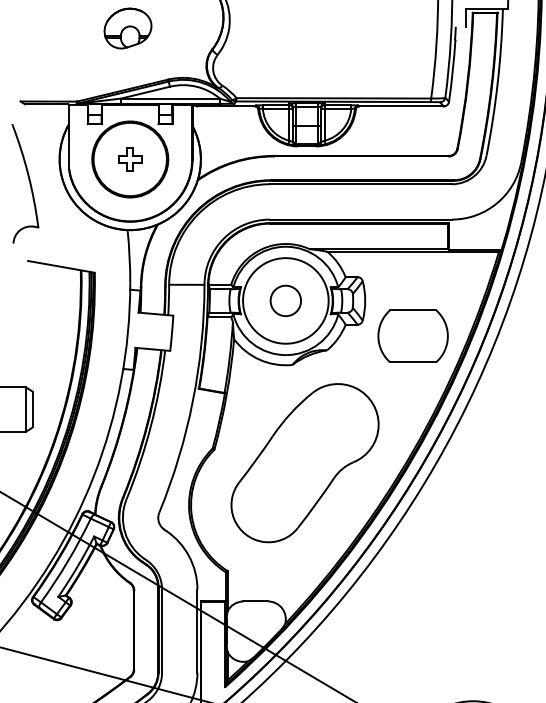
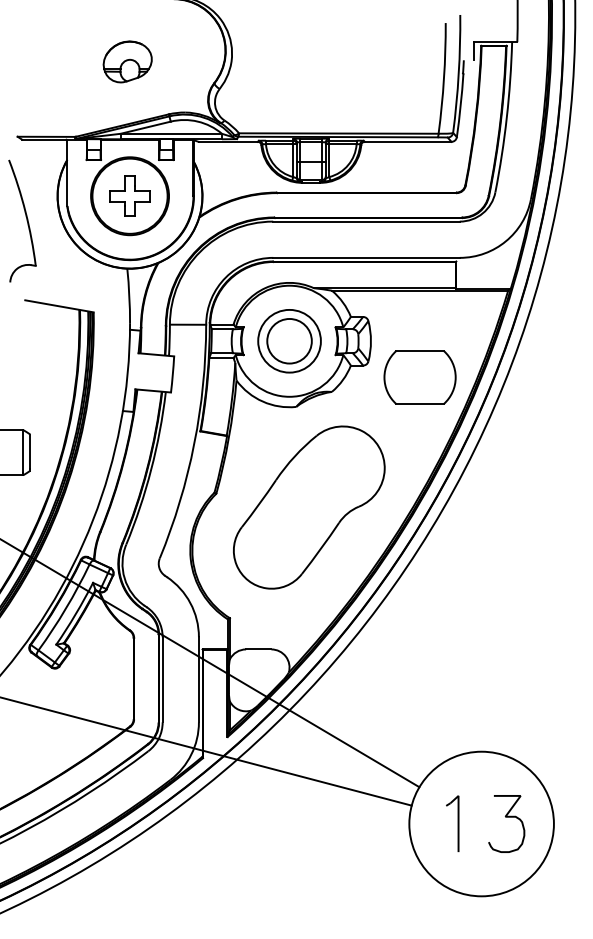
part: (129, 158) -> (129, 195), size x1.67
circle: (285, 300) -> (289, 340), size x0.71
circle: (285, 300) -> (289, 340), size x1.43

